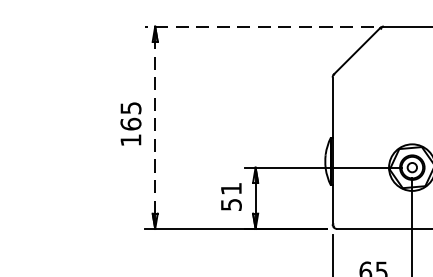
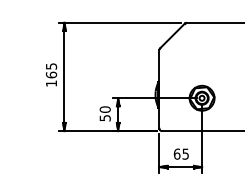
line: (258, 26) -> (119, 22), dashed -> solid
line: (155, 126) -> (64, 76), dashed -> solid
text: (229, 188) -> (104, 109), 51 -> 50

